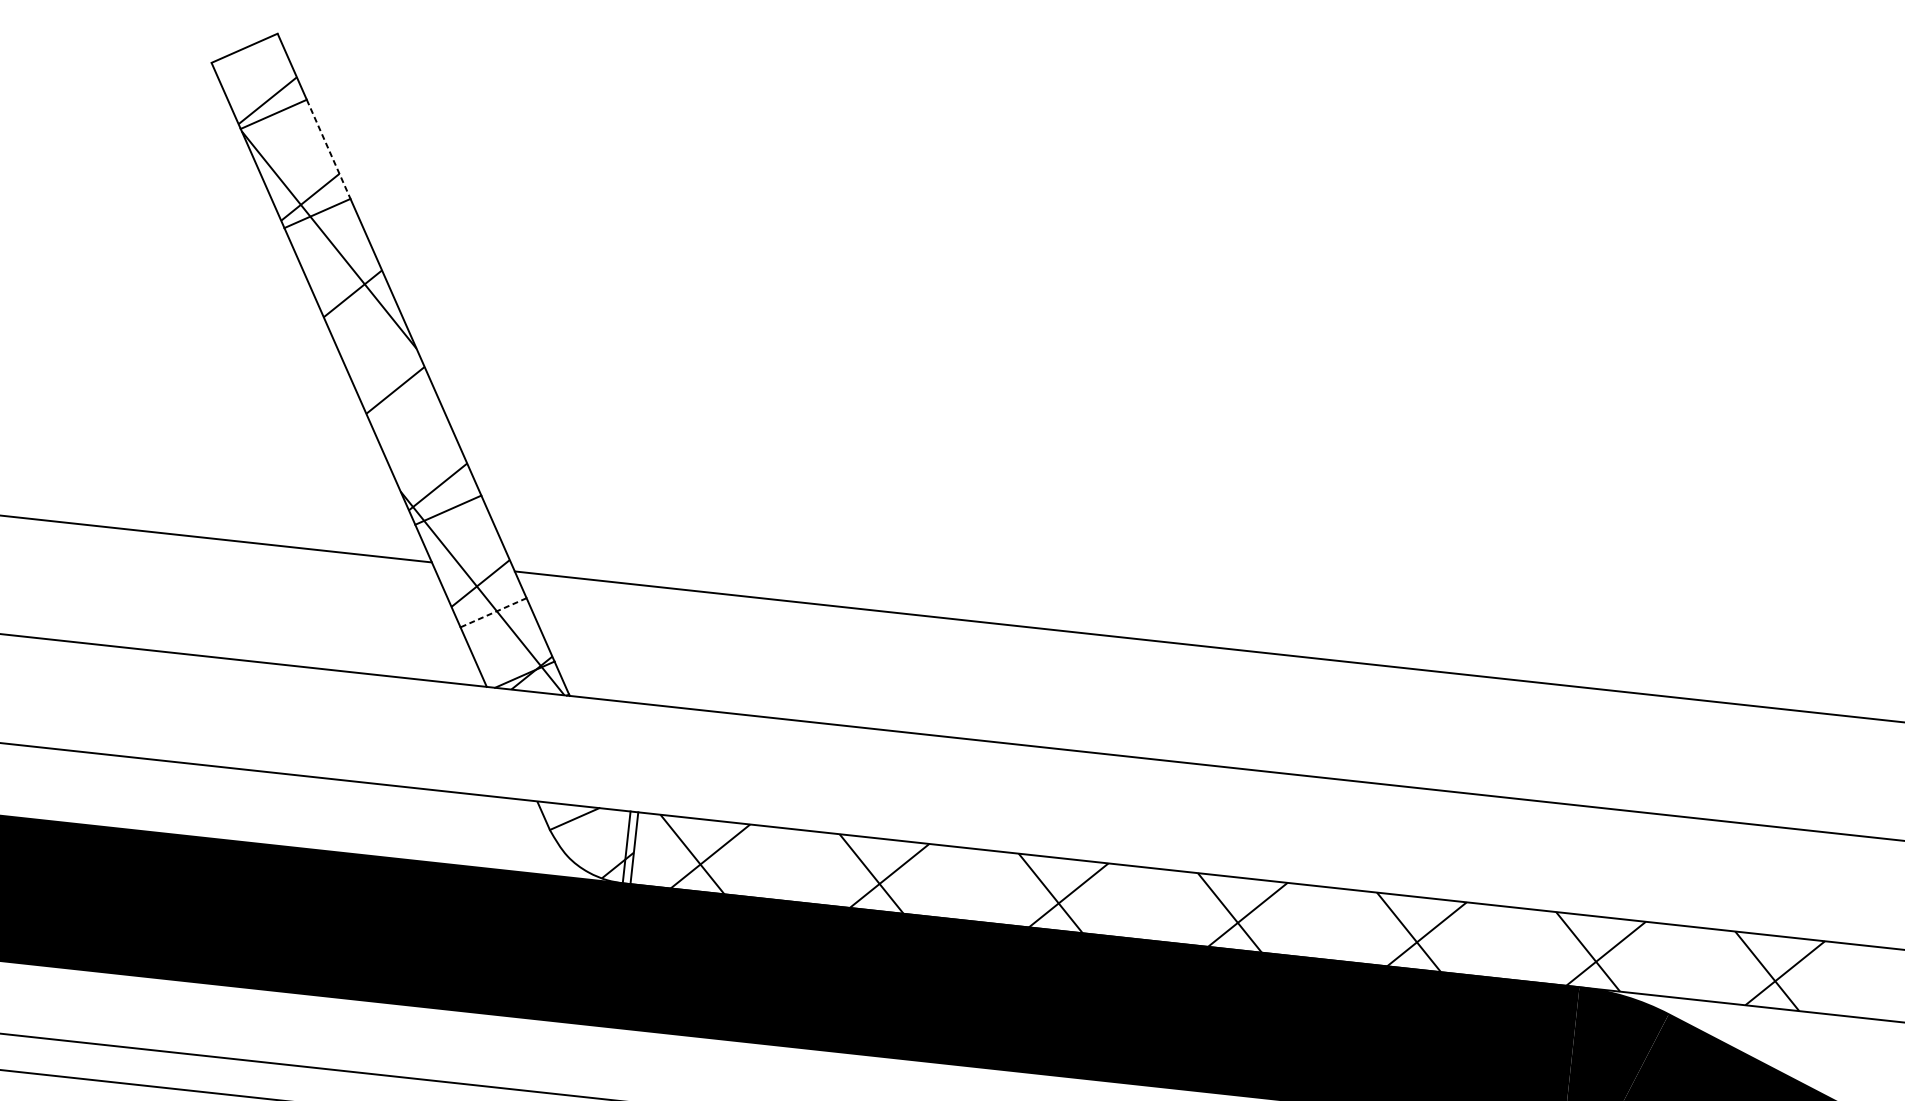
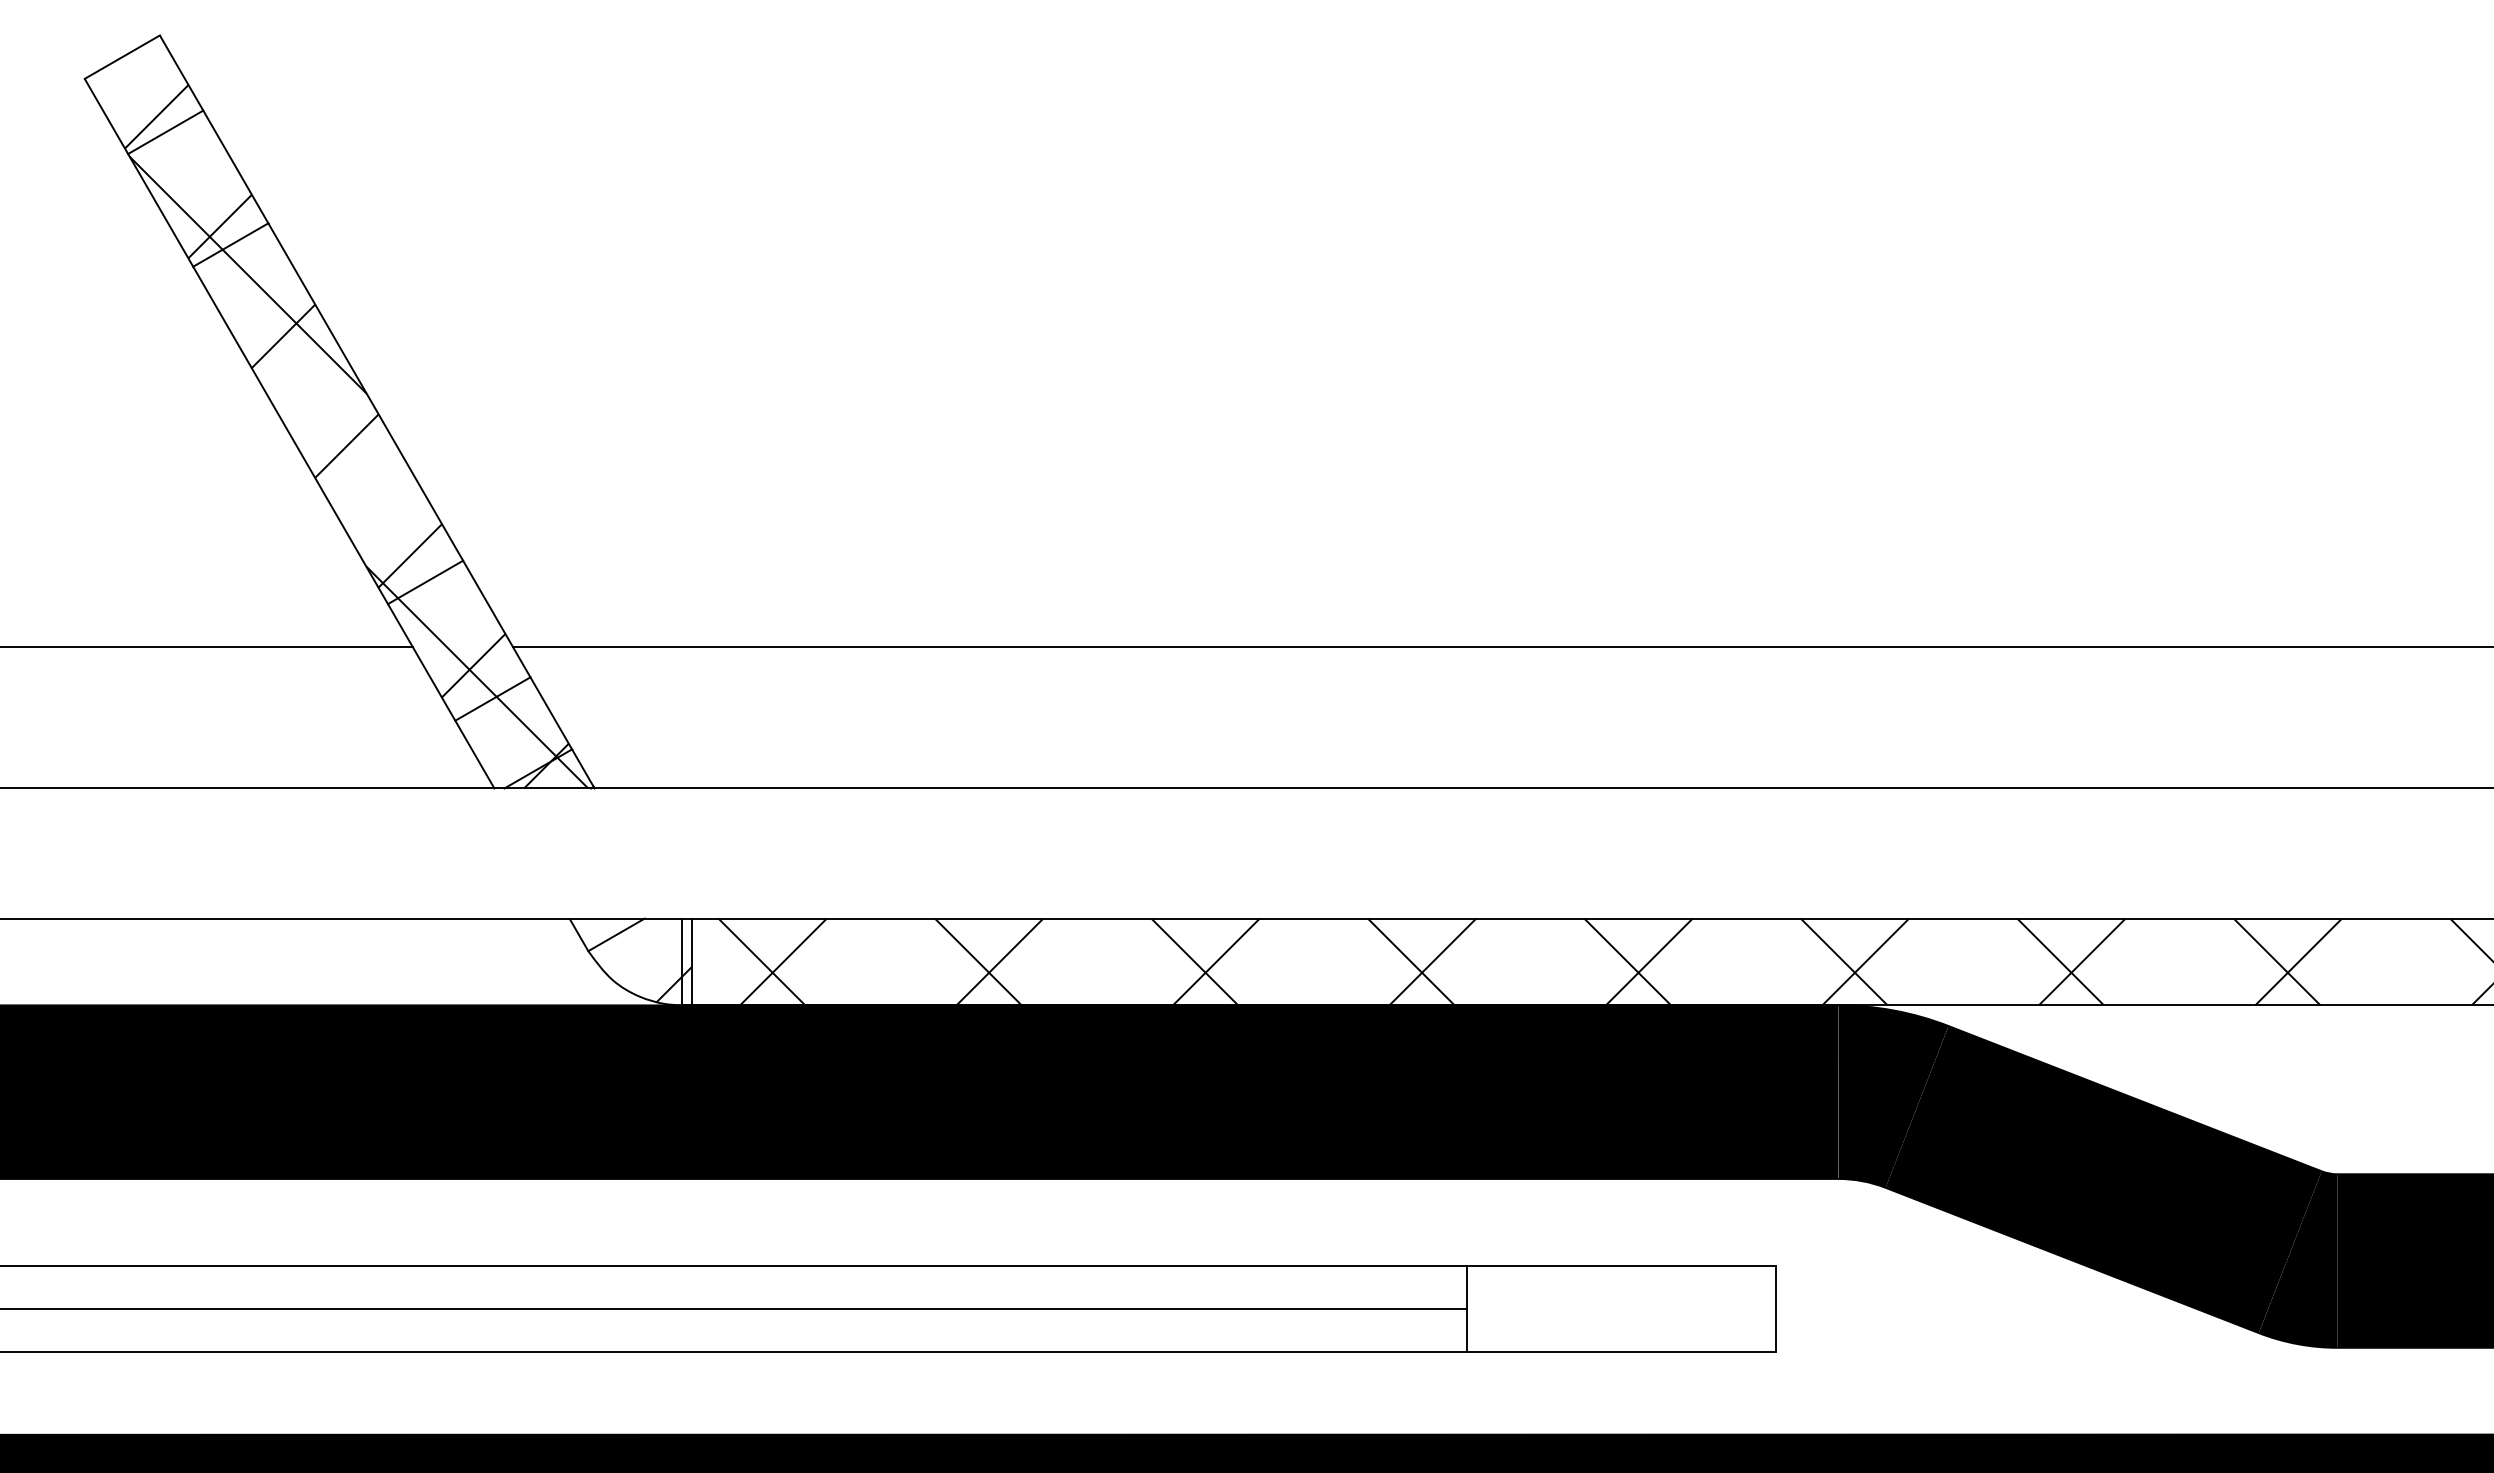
line: (329, 149) -> (236, 167), dashed -> solid
line: (493, 613) -> (492, 699), dashed -> solid

